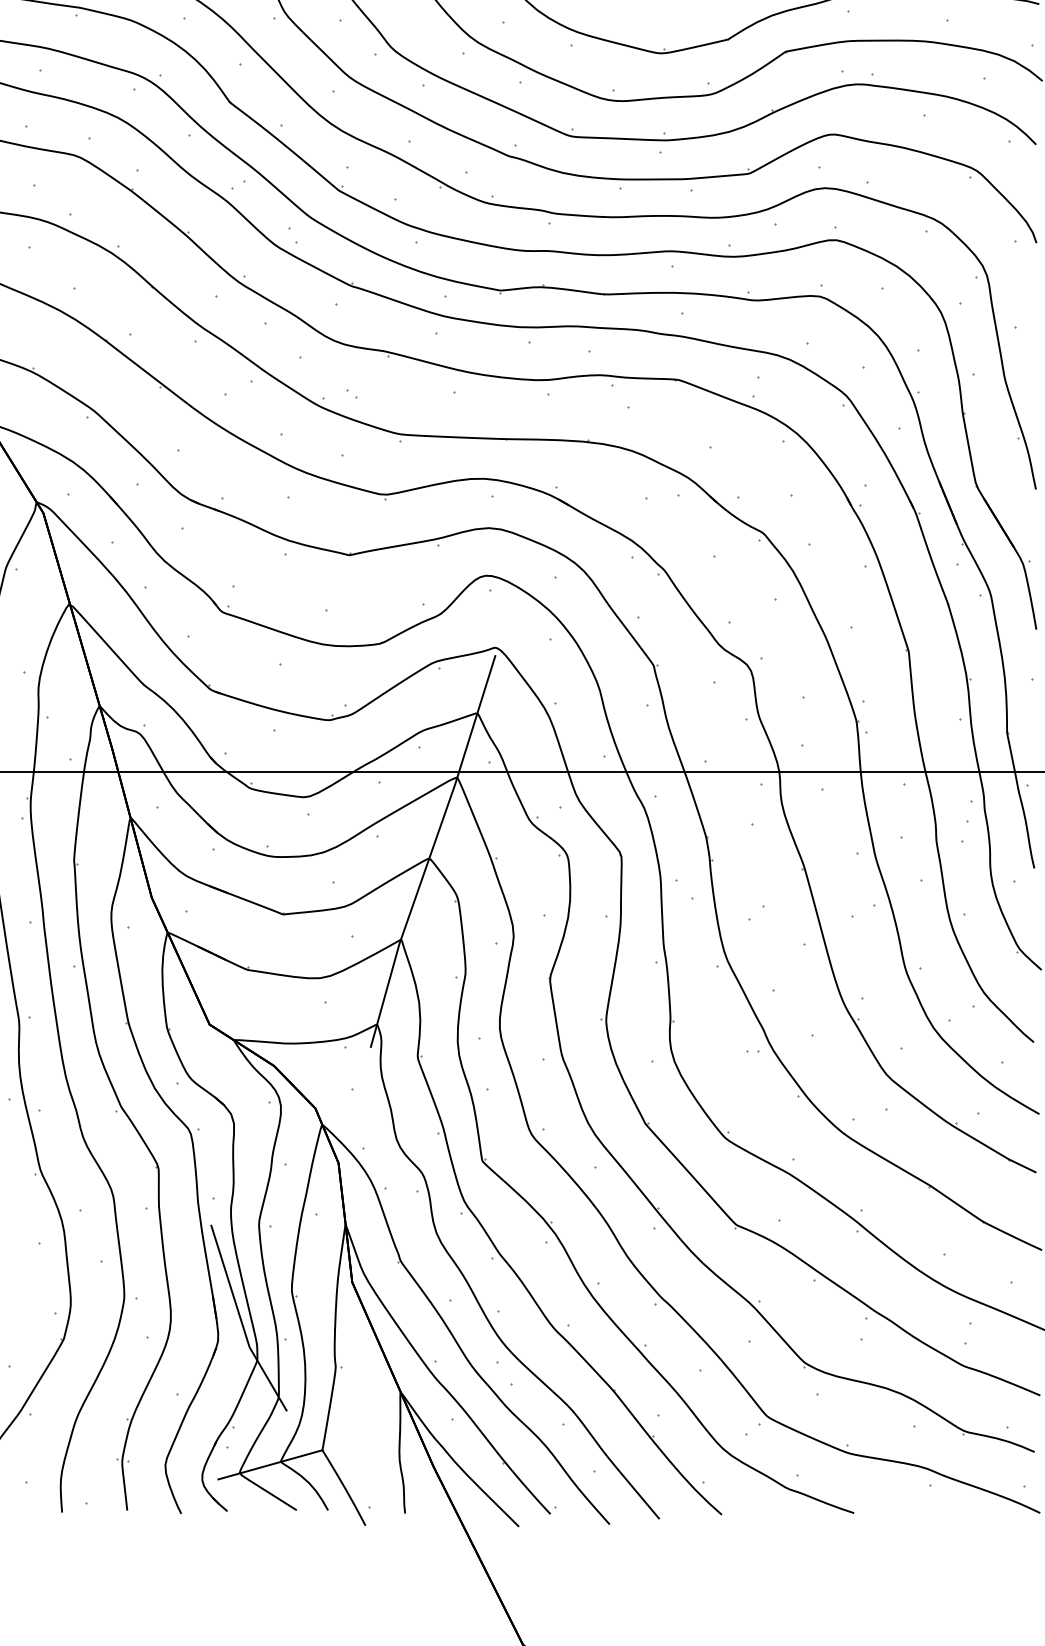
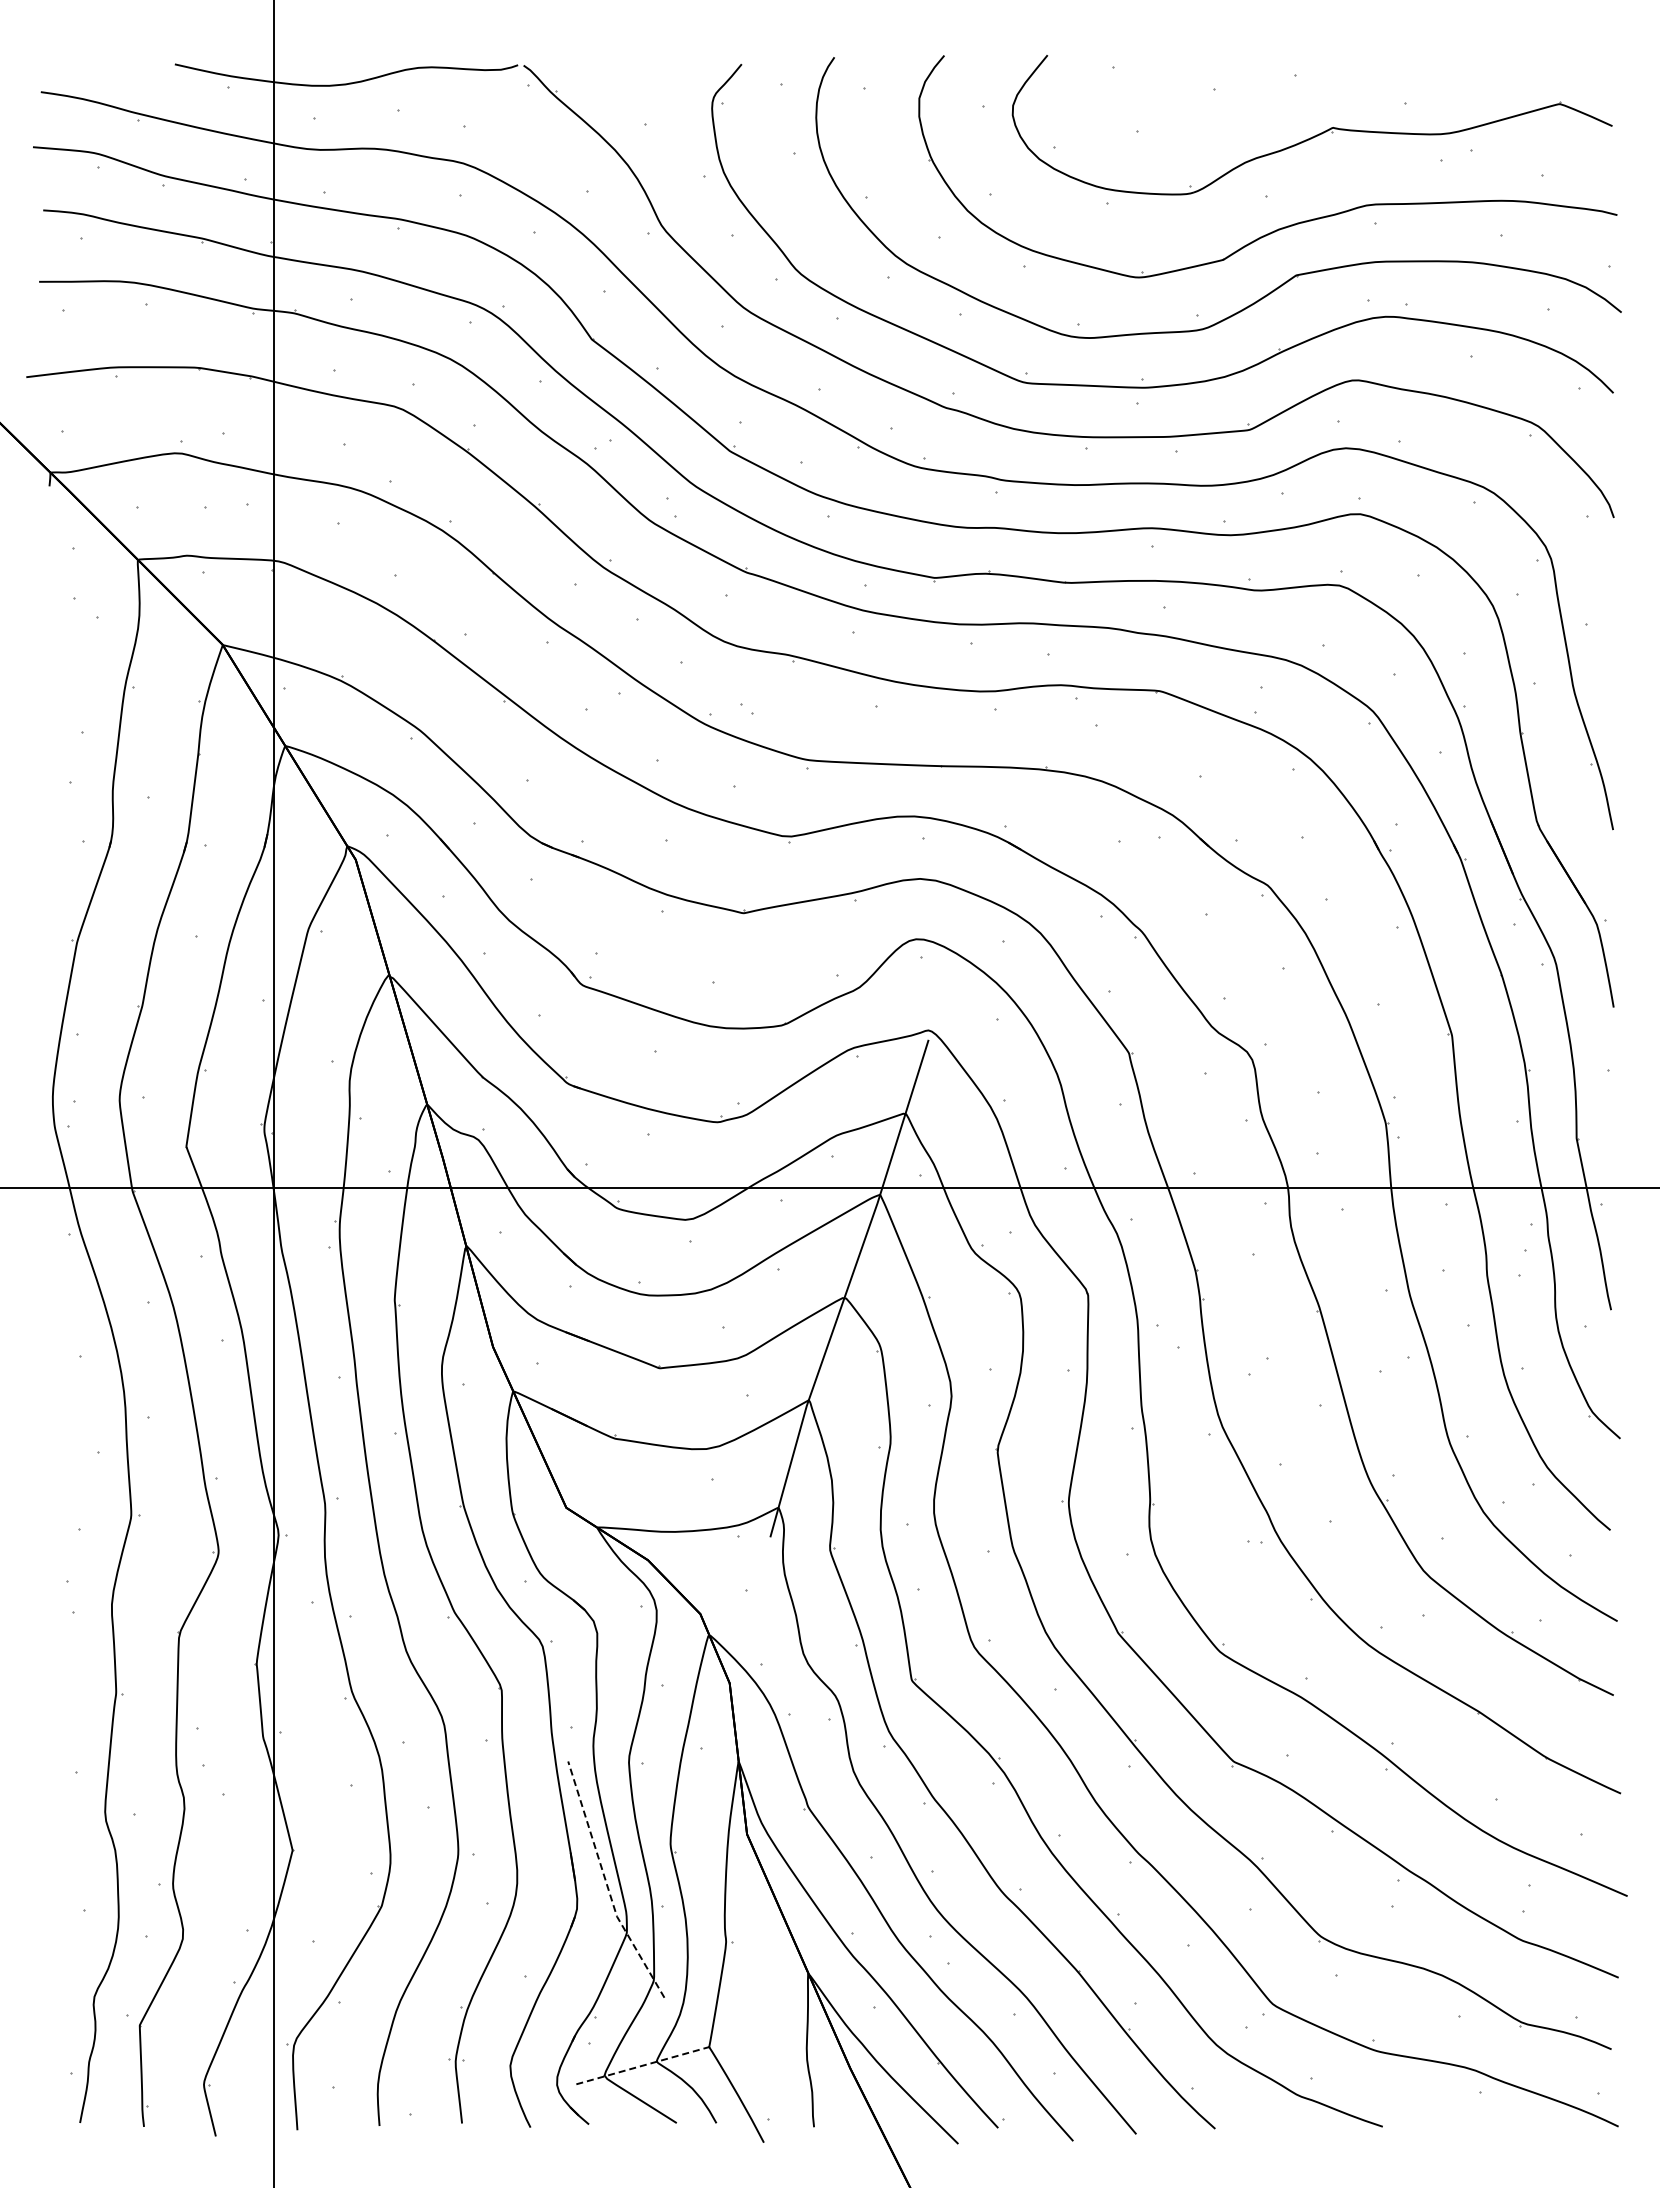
line: (241, 1321) -> (606, 1884), solid -> dashed
line: (270, 1464) -> (643, 2065), solid -> dashed

